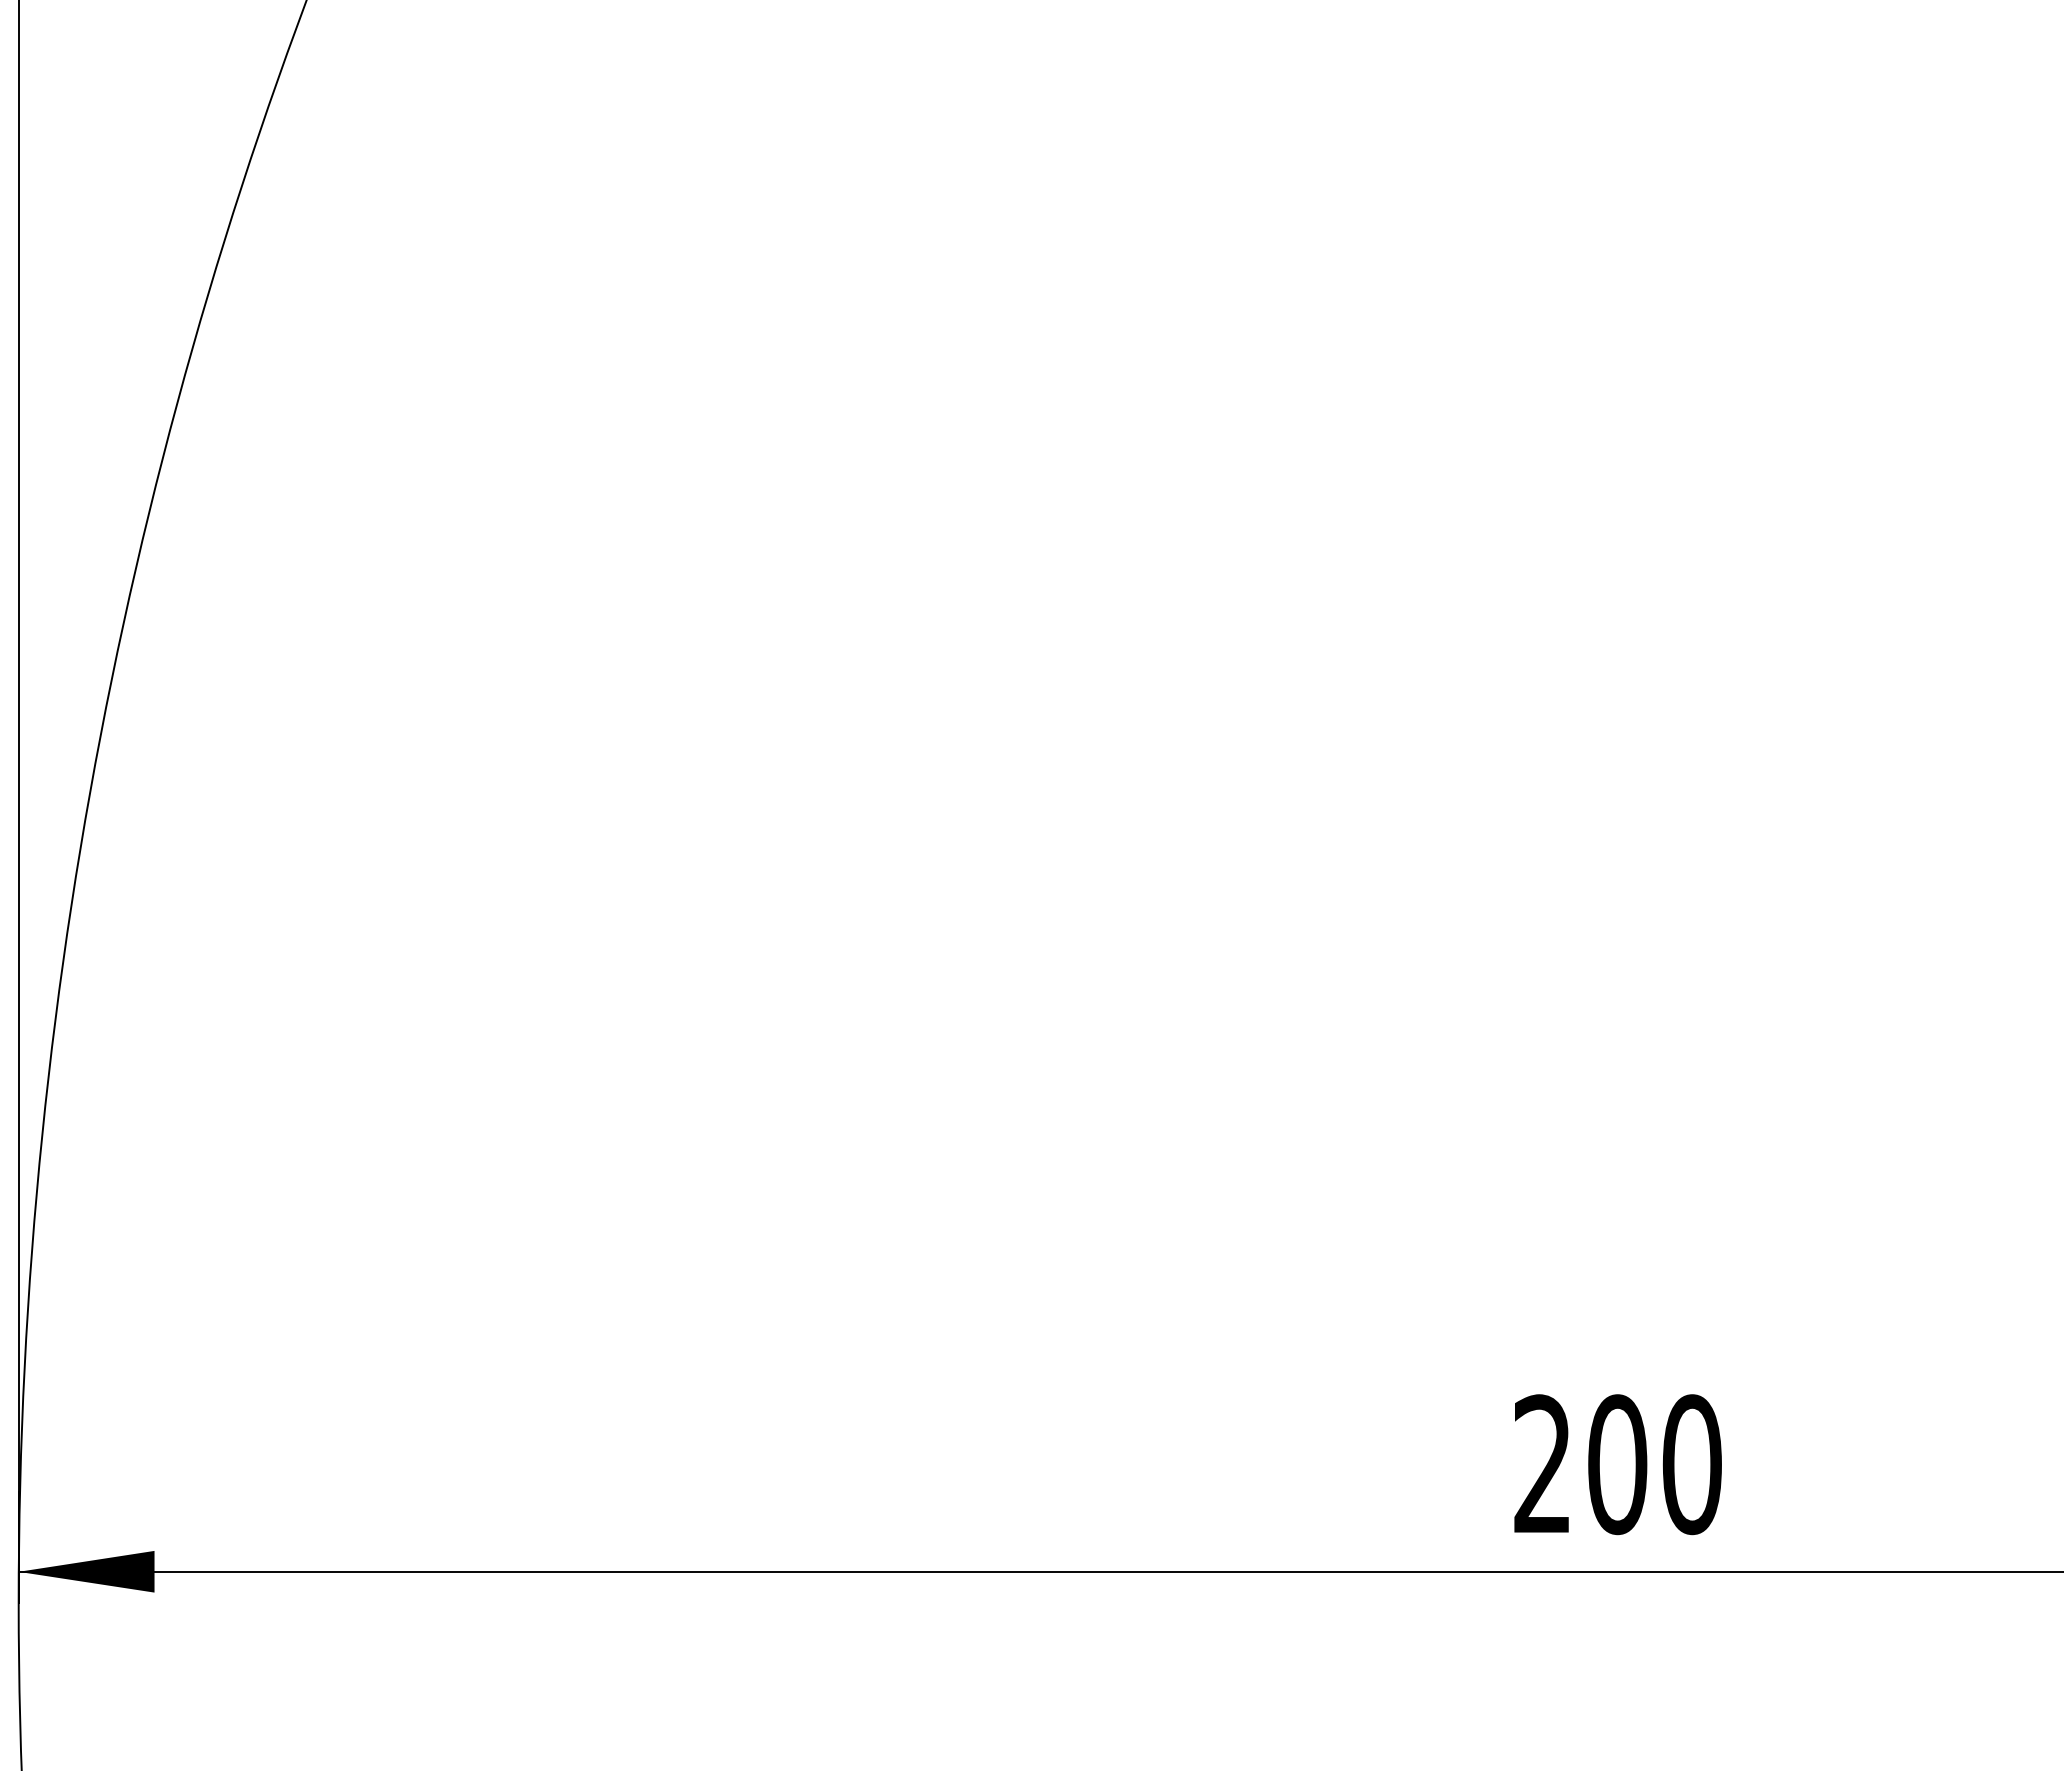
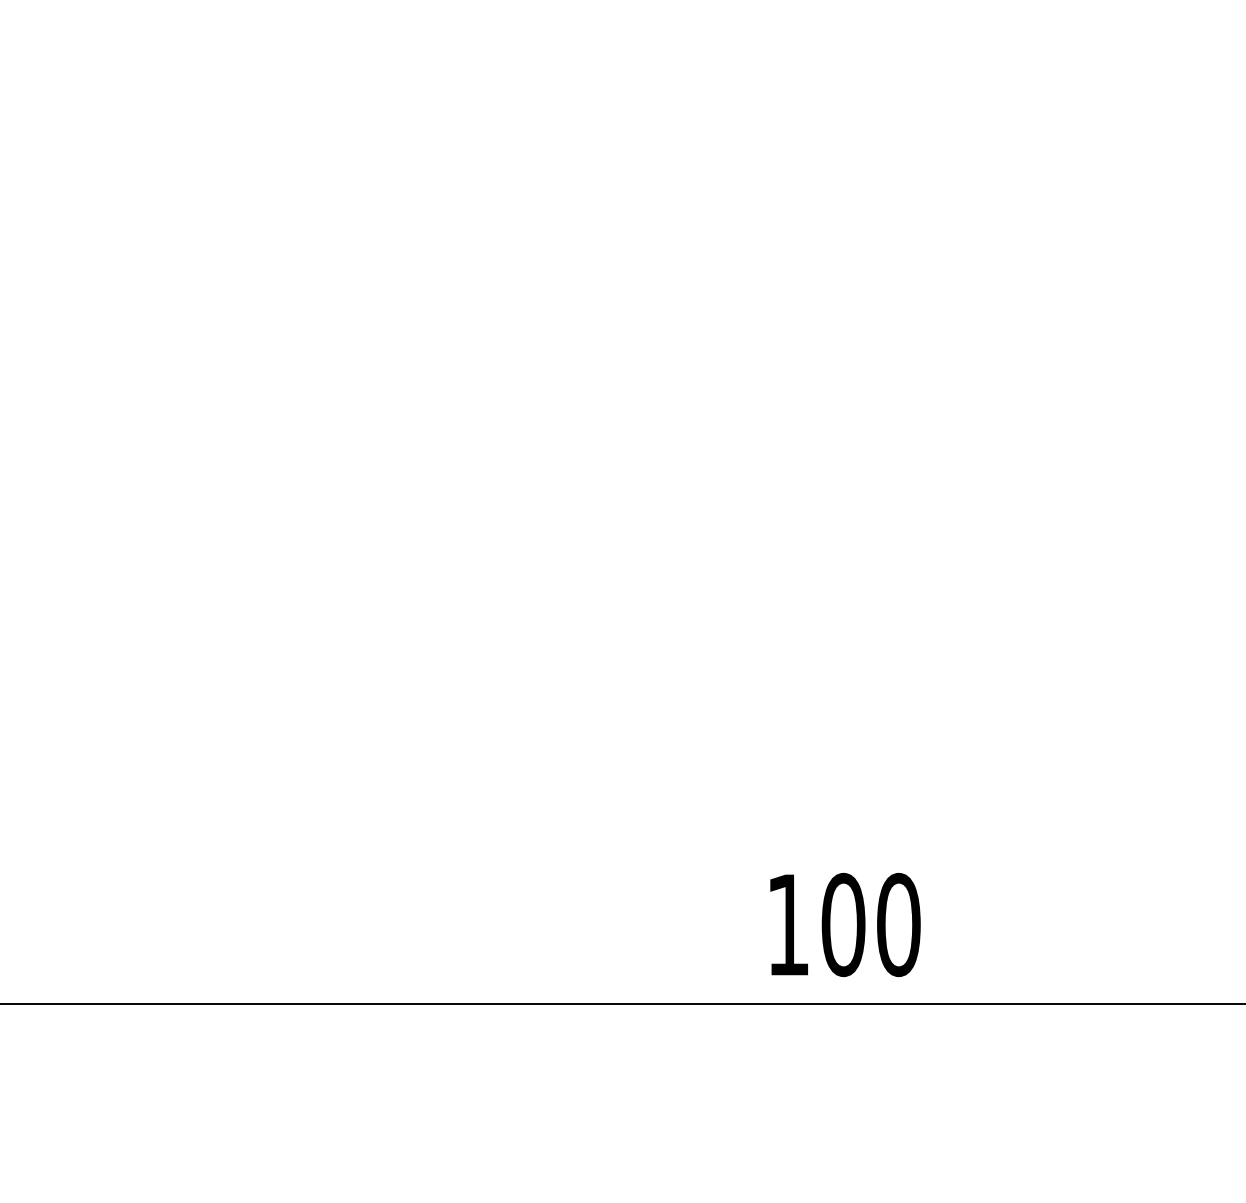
text: (1541, 1463) -> (787, 924), 200 -> 100

